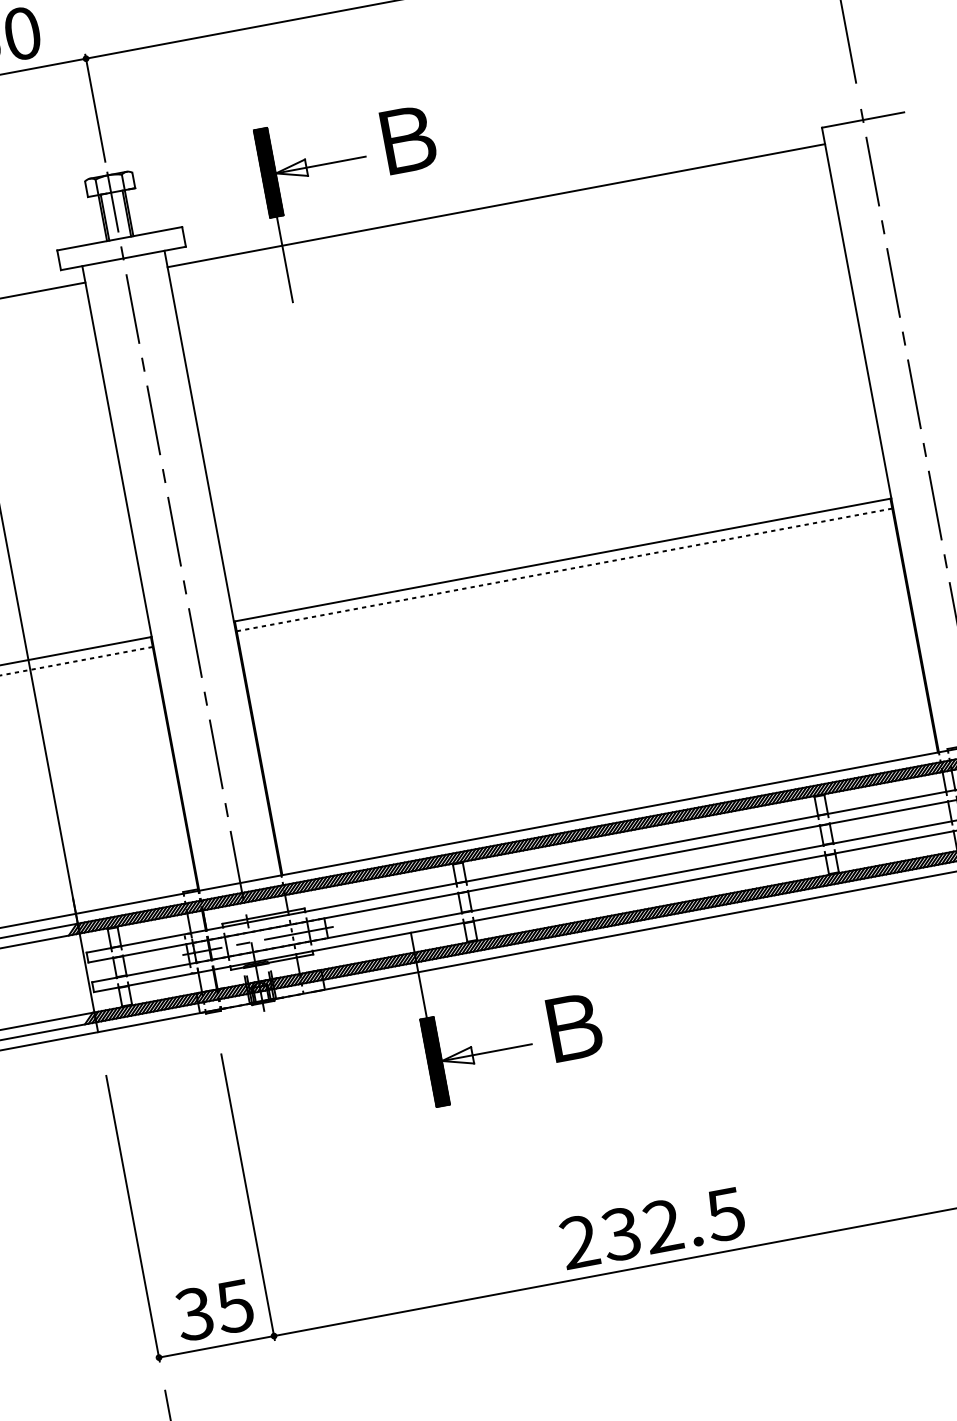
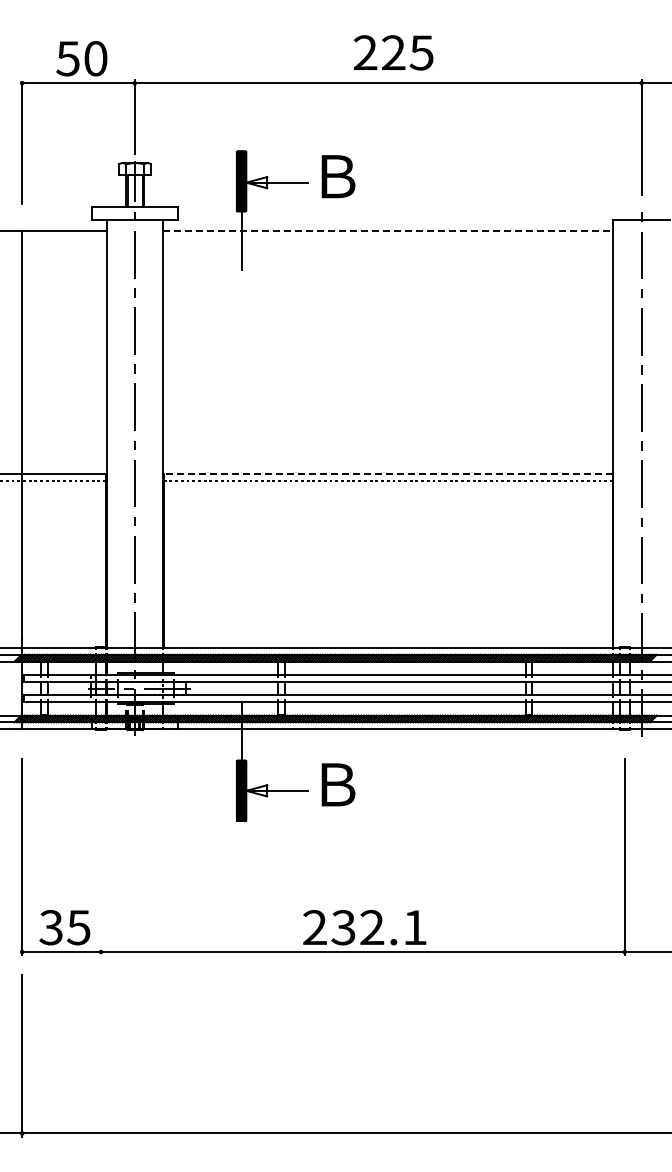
line: (496, 205) -> (388, 231), solid -> dashed
line: (561, 560) -> (387, 474), solid -> dashed
line: (248, 1196) -> (101, 856), removed
text: (724, 1214) -> (414, 927), 232.5 -> 232.1

